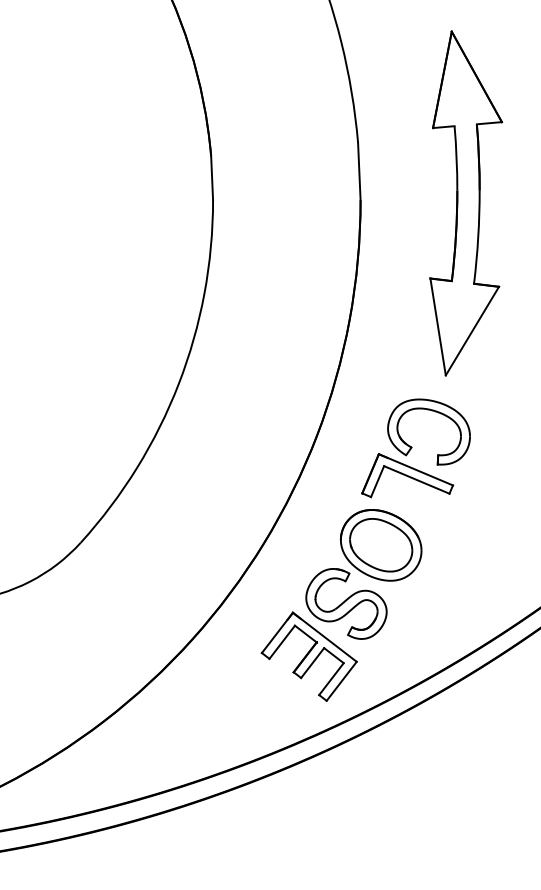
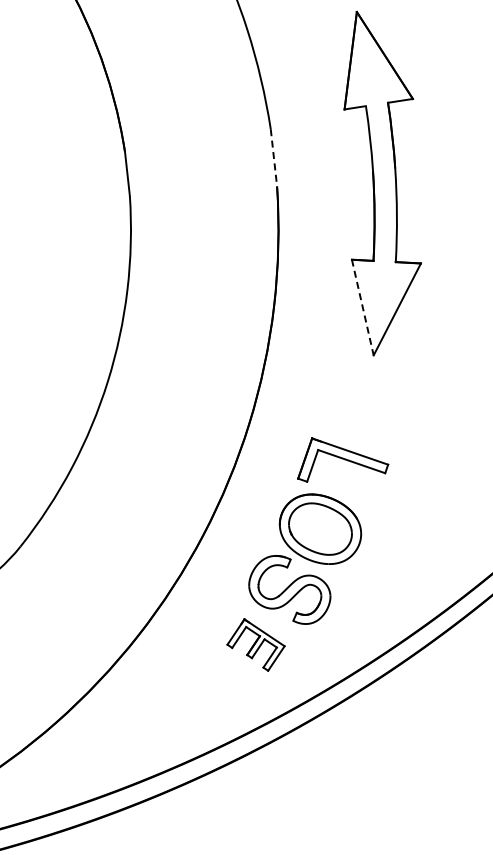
line: (359, 171) -> (274, 157), solid -> dashed
line: (438, 327) -> (363, 308), solid -> dashed
part: (431, 411) -> (361, 392), removed
part: (308, 656) -> (255, 644), size x0.6

